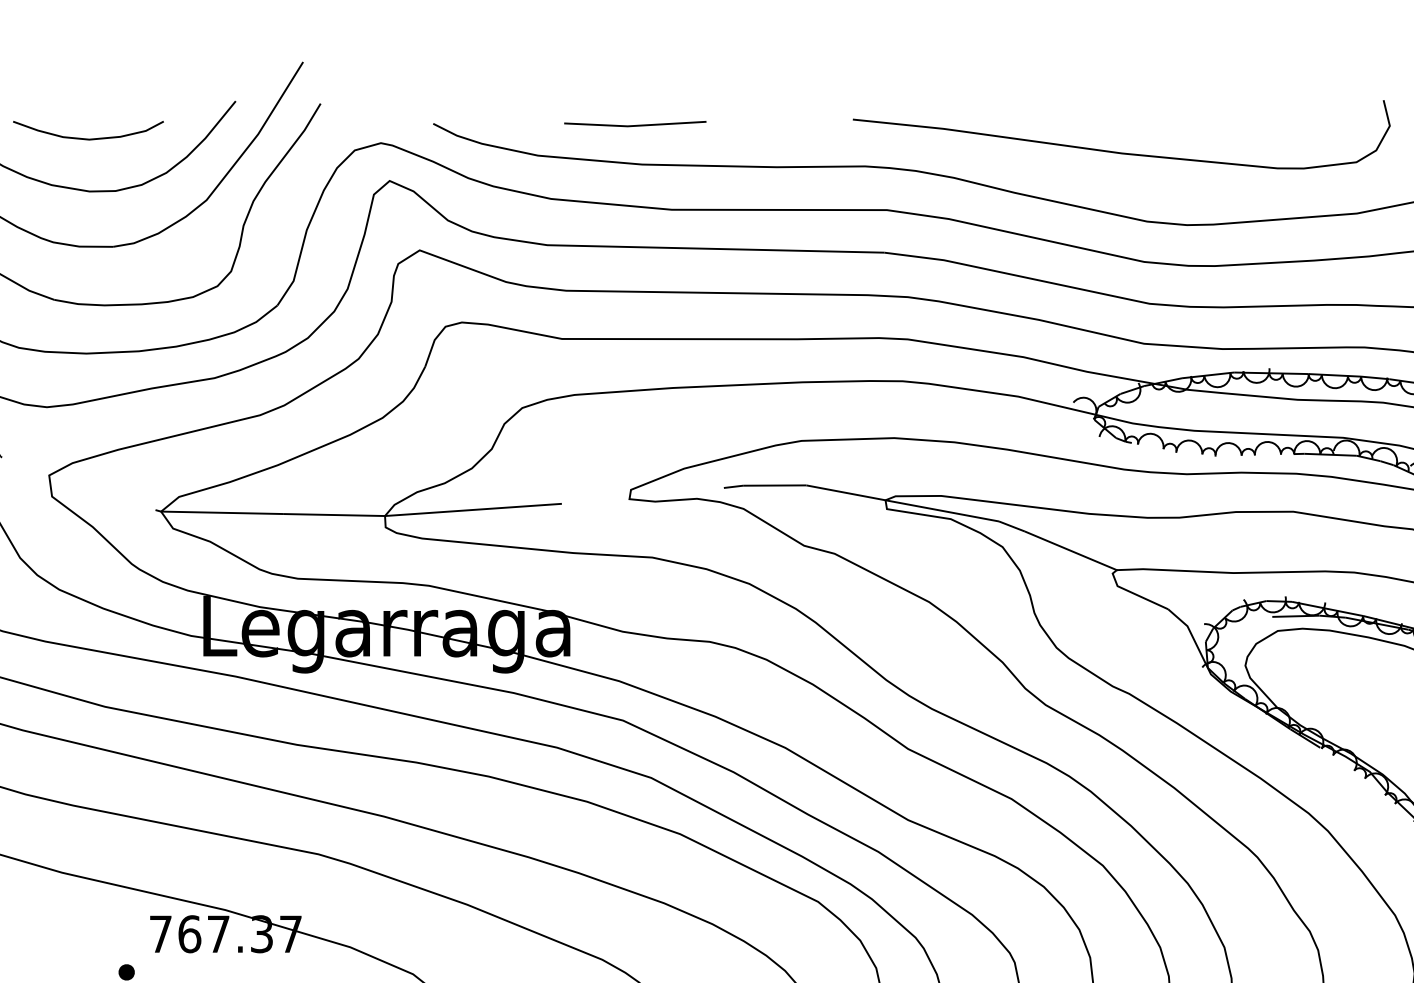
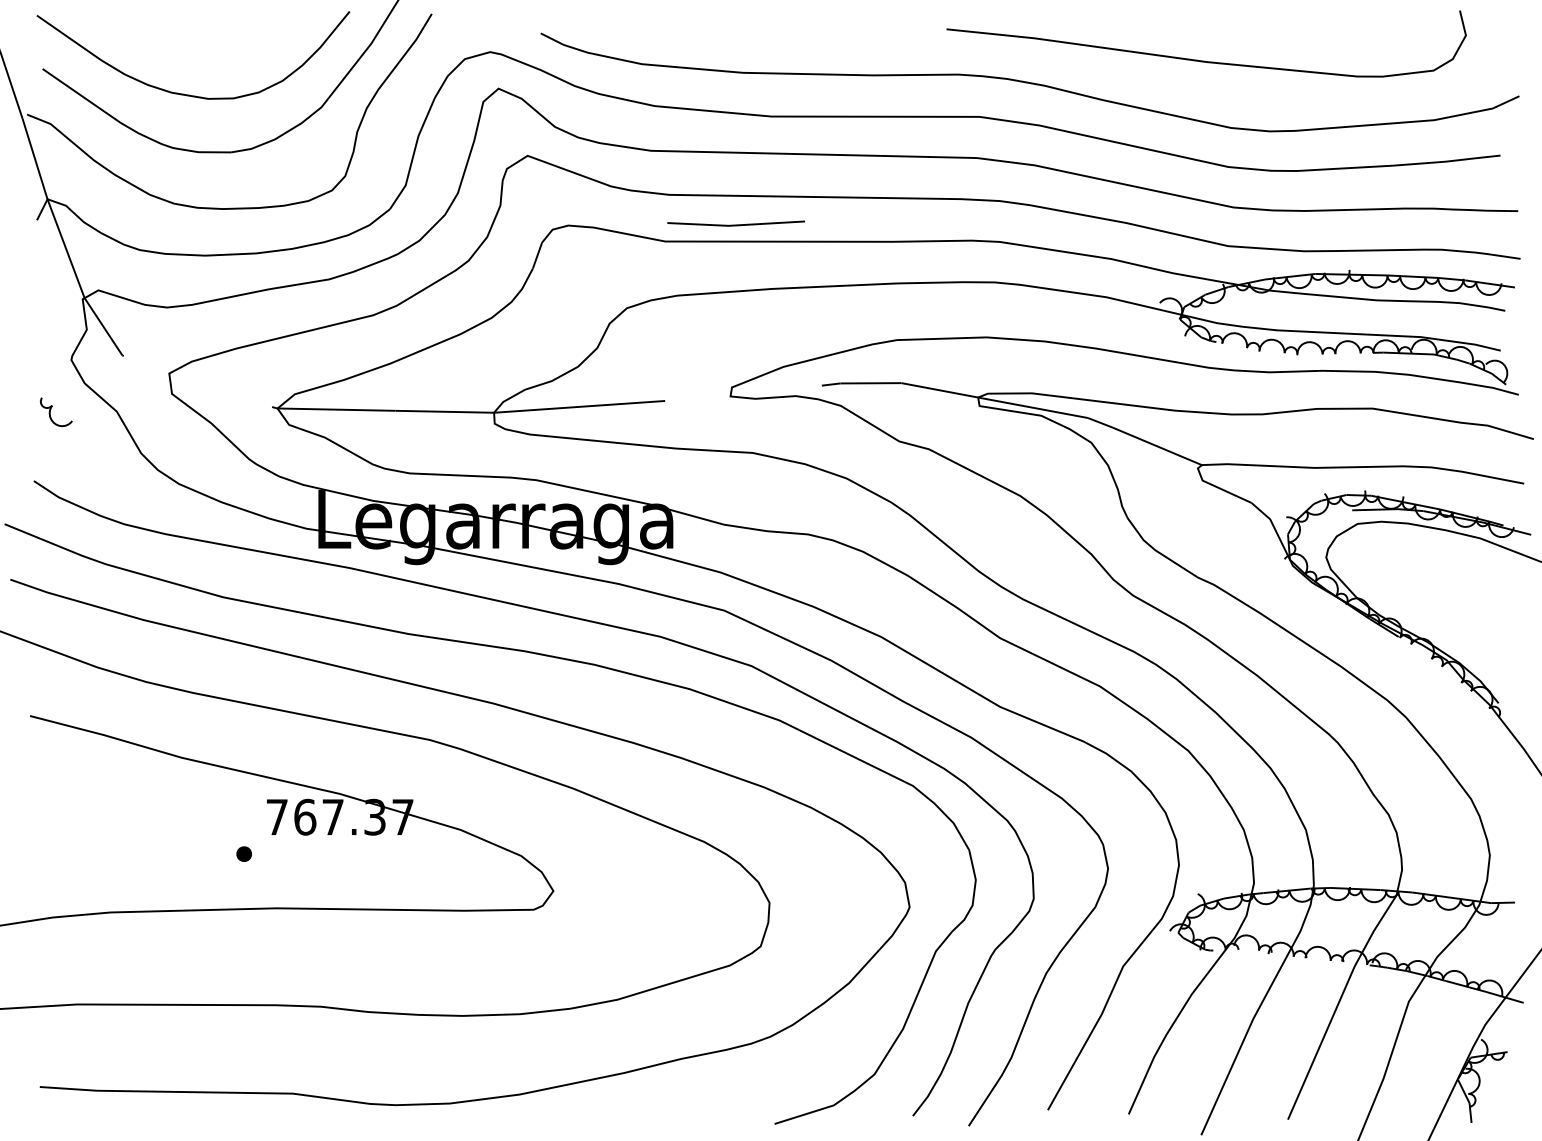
line: (634, 124) -> (735, 224), moved
curve: (88, 138) -> (207, 47), removed

